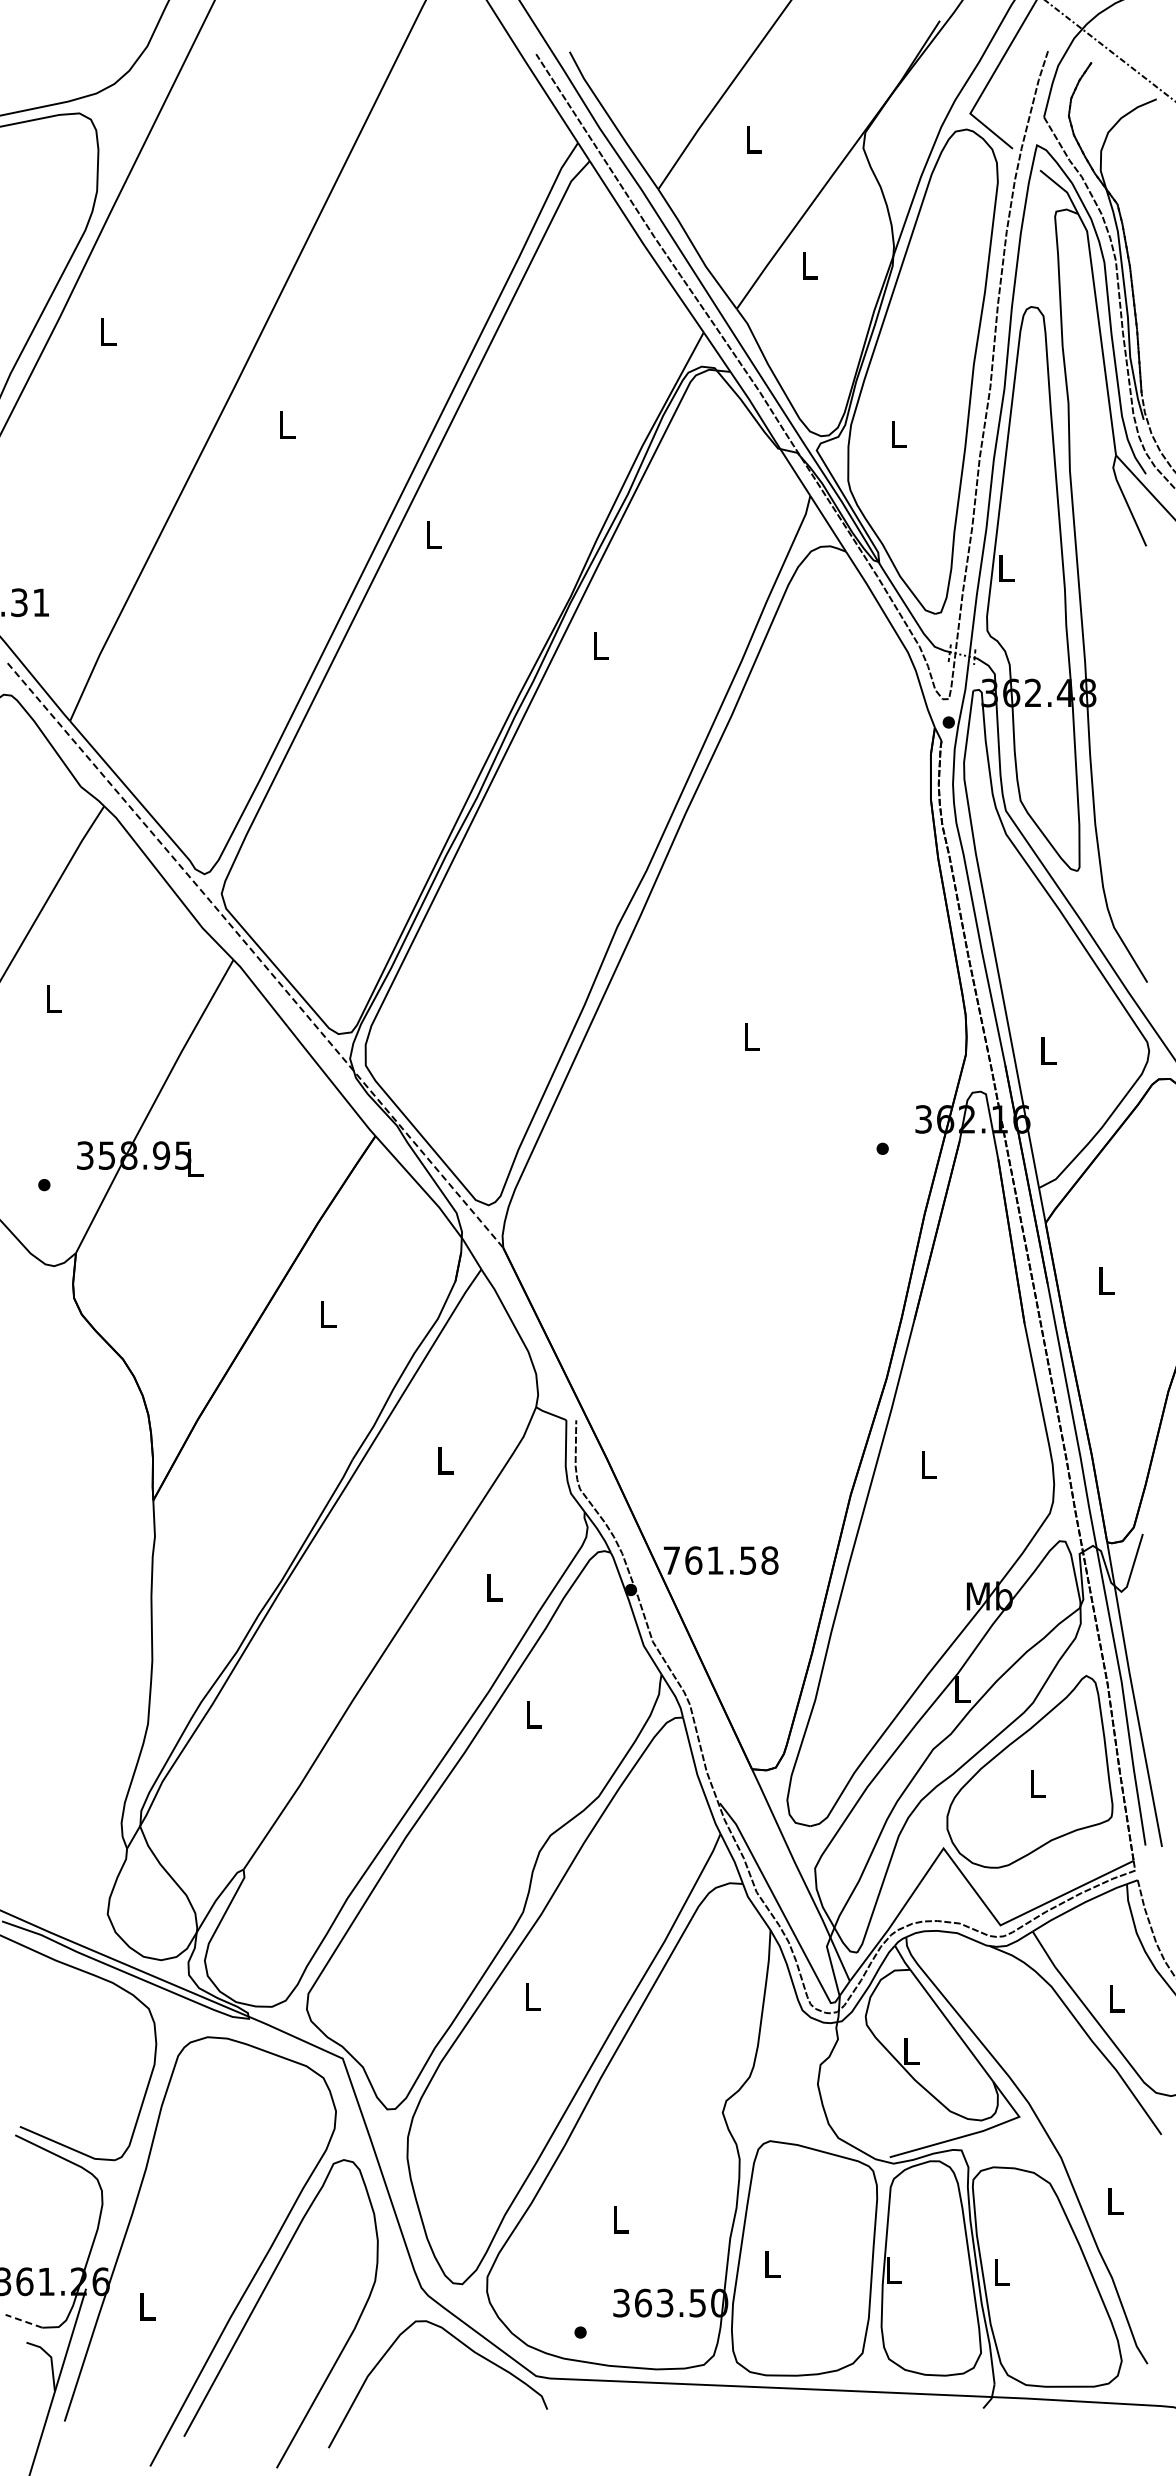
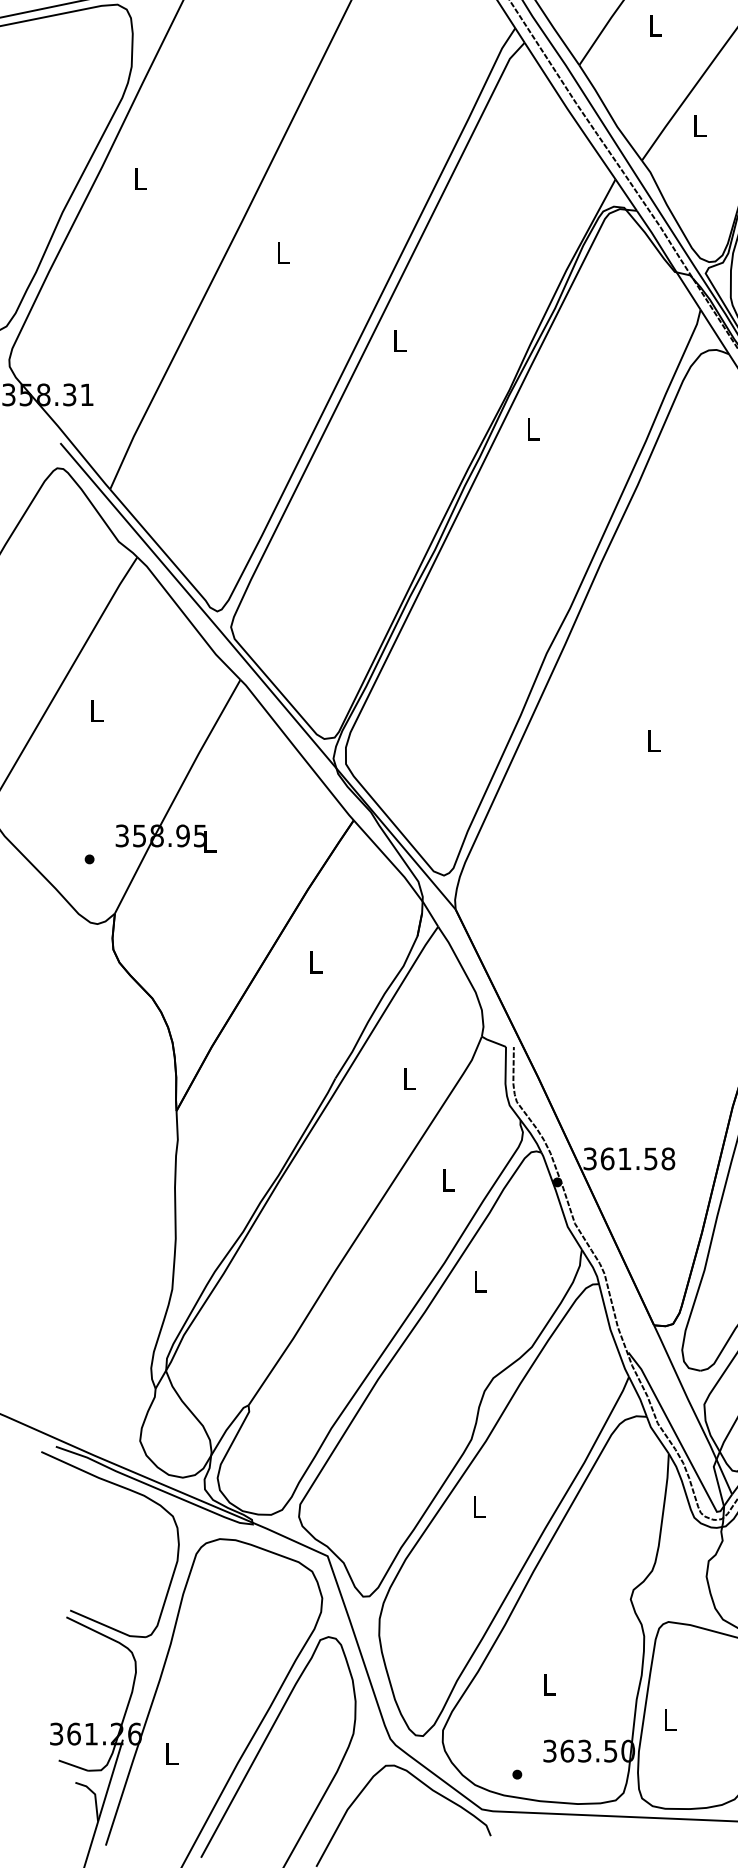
line: (255, 955) -> (258, 676), dashed -> solid
text: (671, 1560) -> (589, 1158), 761.58 -> 361.58
line: (24, 2321) -> (73, 1765), dashed -> solid

